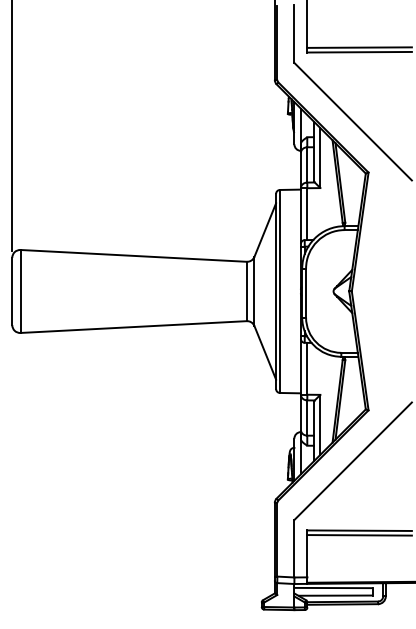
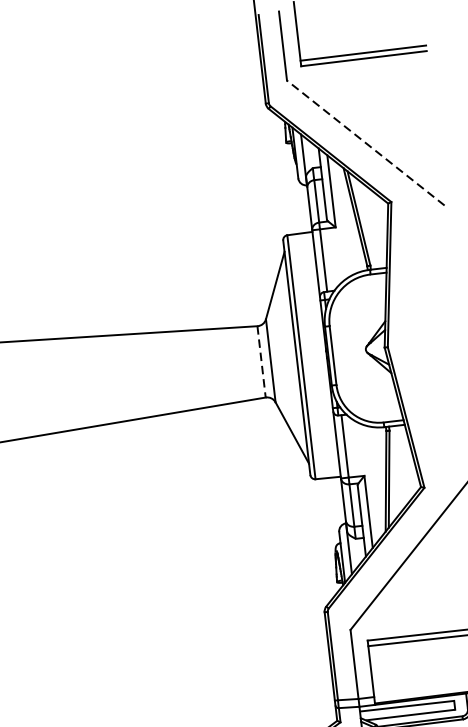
line: (352, 121) -> (364, 142), solid -> dashed
line: (246, 291) -> (261, 361), solid -> dashed

